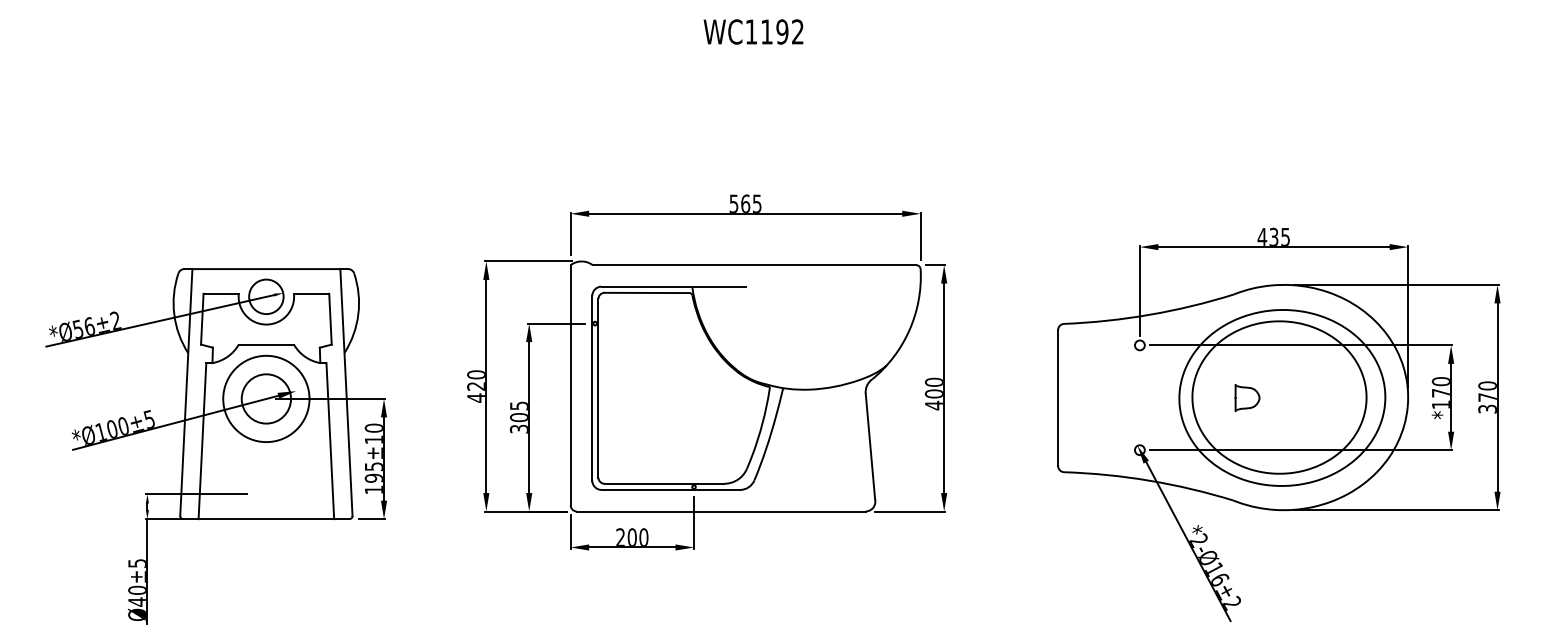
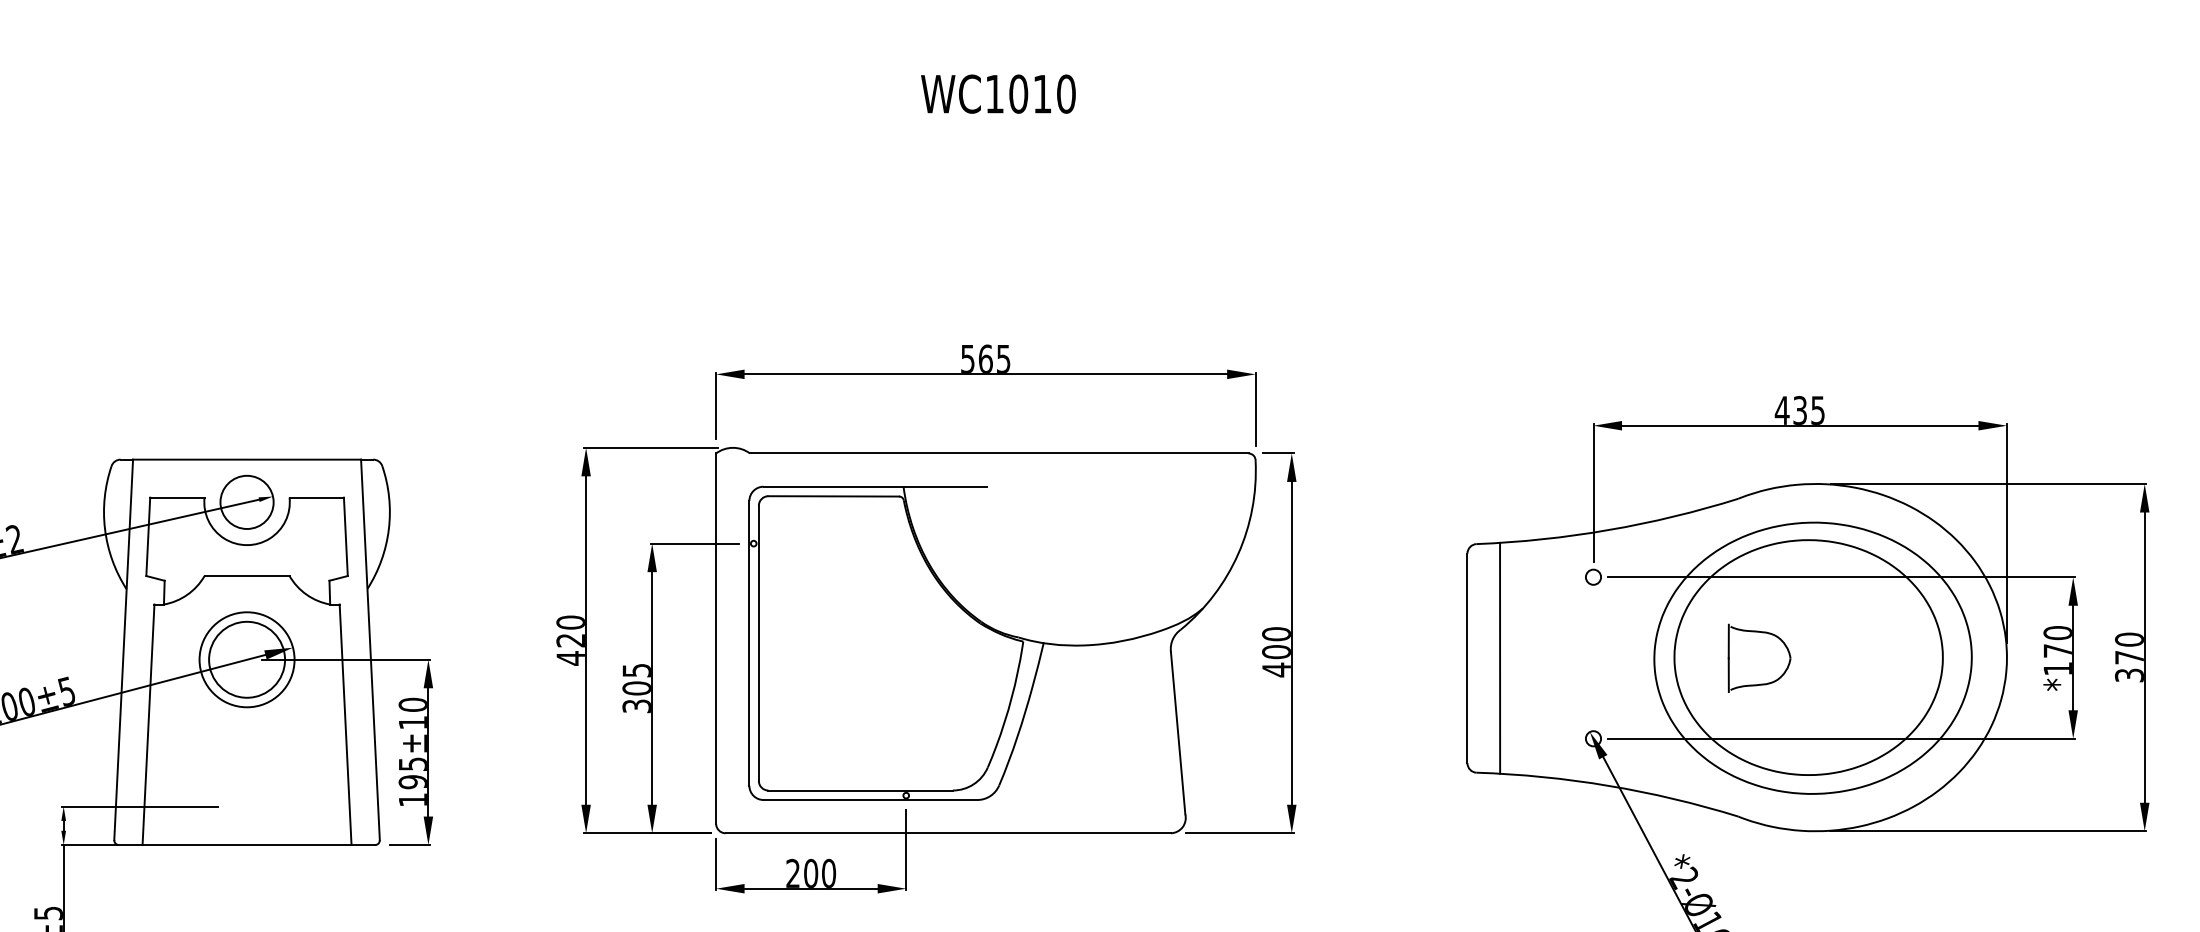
text: (782, 31) -> (1042, 93), WC1192 -> WC1010
line: (1079, 397) -> (1500, 657), added
part: (1247, 397) -> (1759, 657), size x1.67
circle: (266, 398) -> (247, 659), size x0.71

